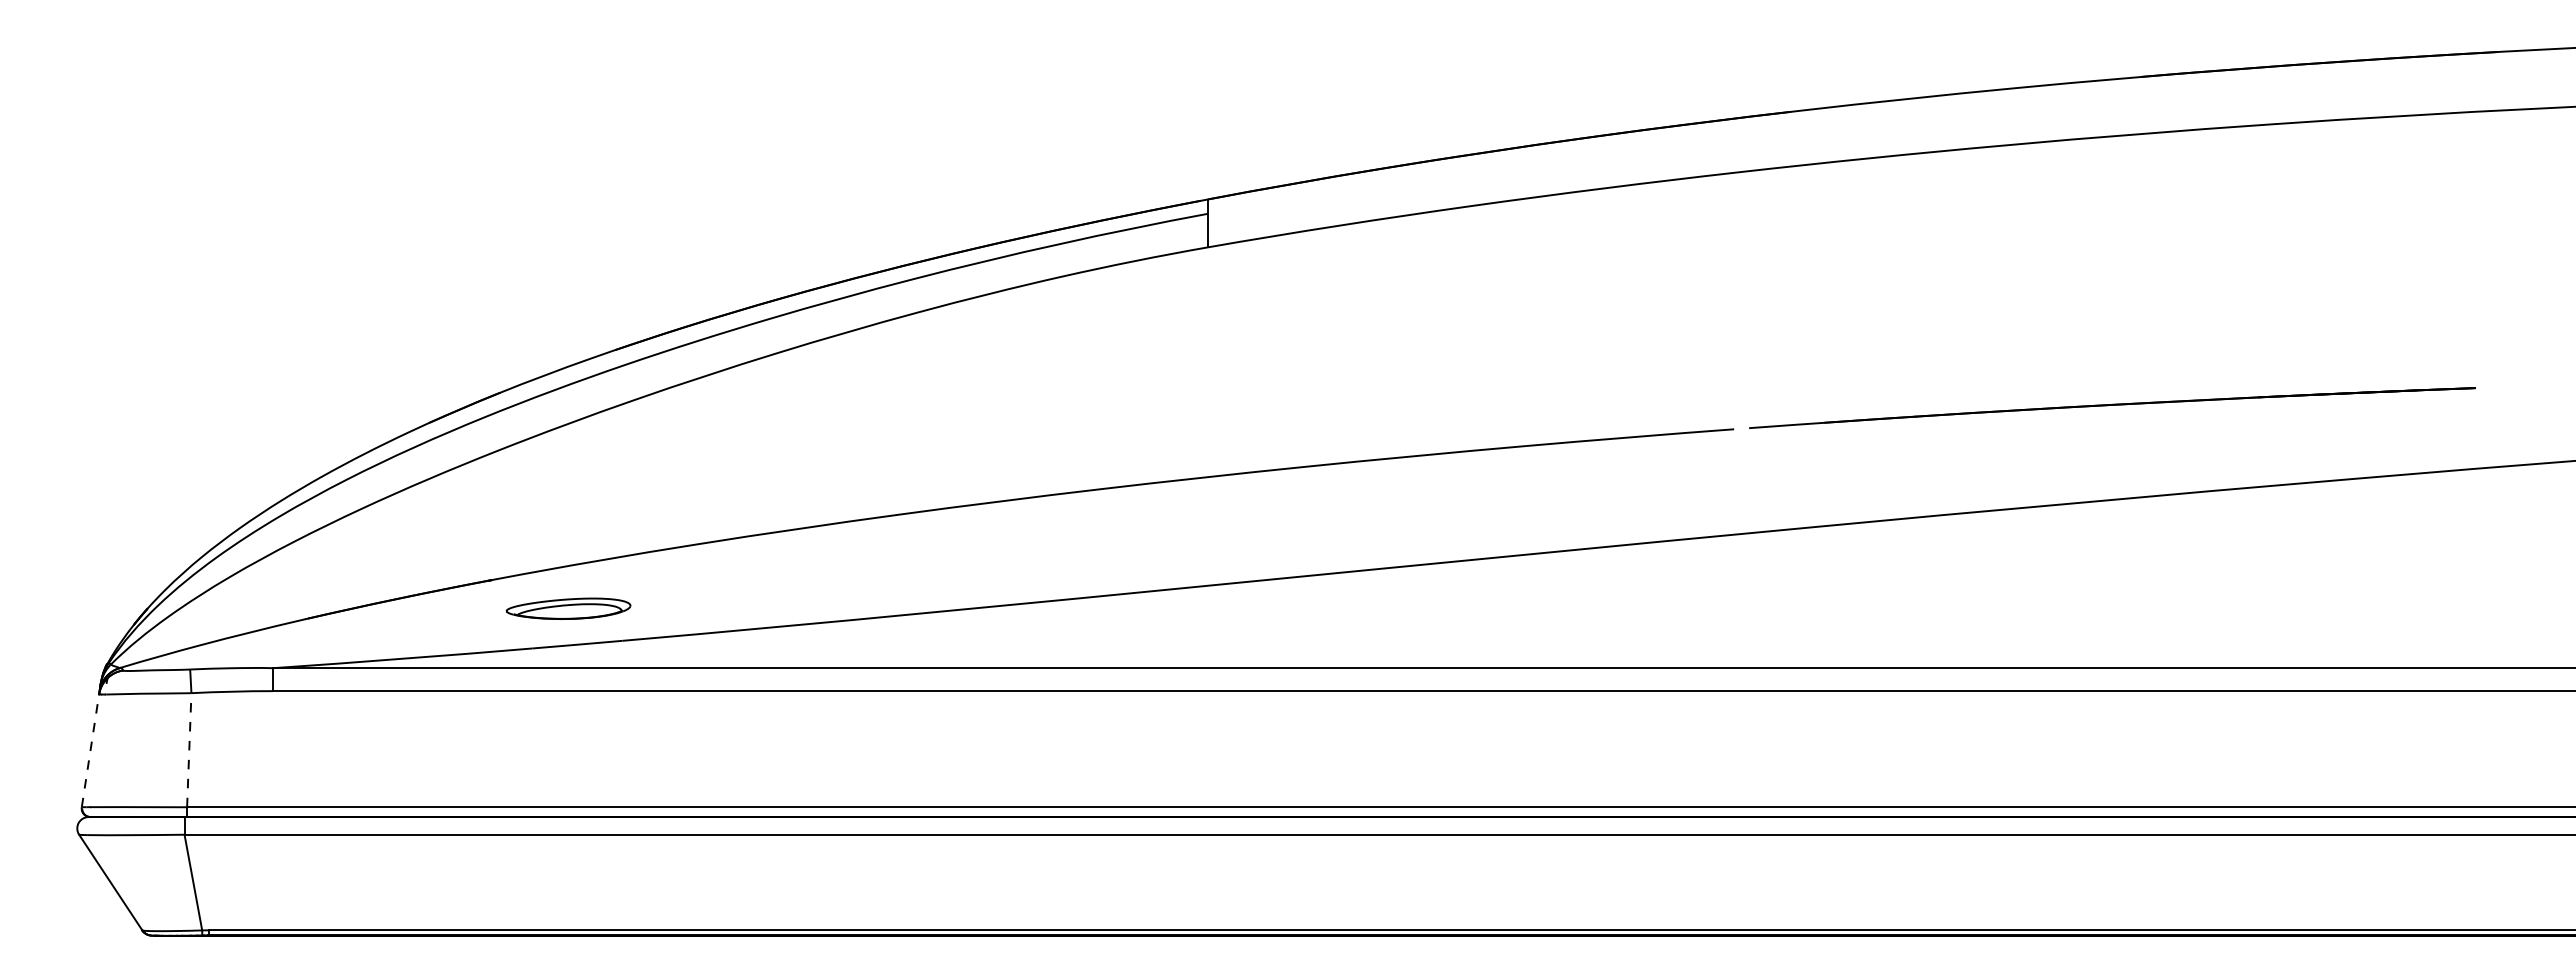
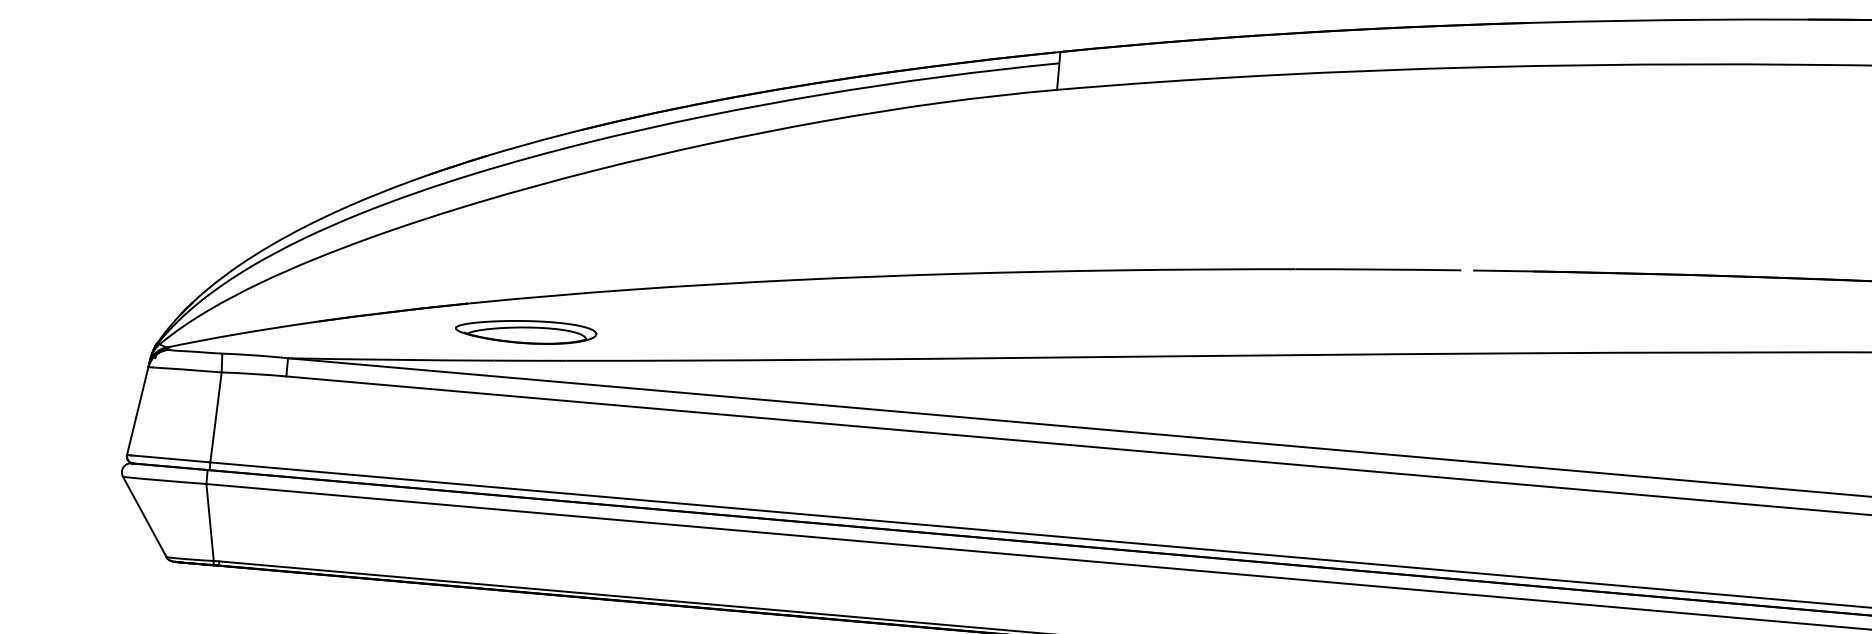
part: (568, 608) -> (526, 331), size x1.43
line: (90, 749) -> (137, 410), dashed -> solid
line: (189, 749) -> (216, 416), dashed -> solid

